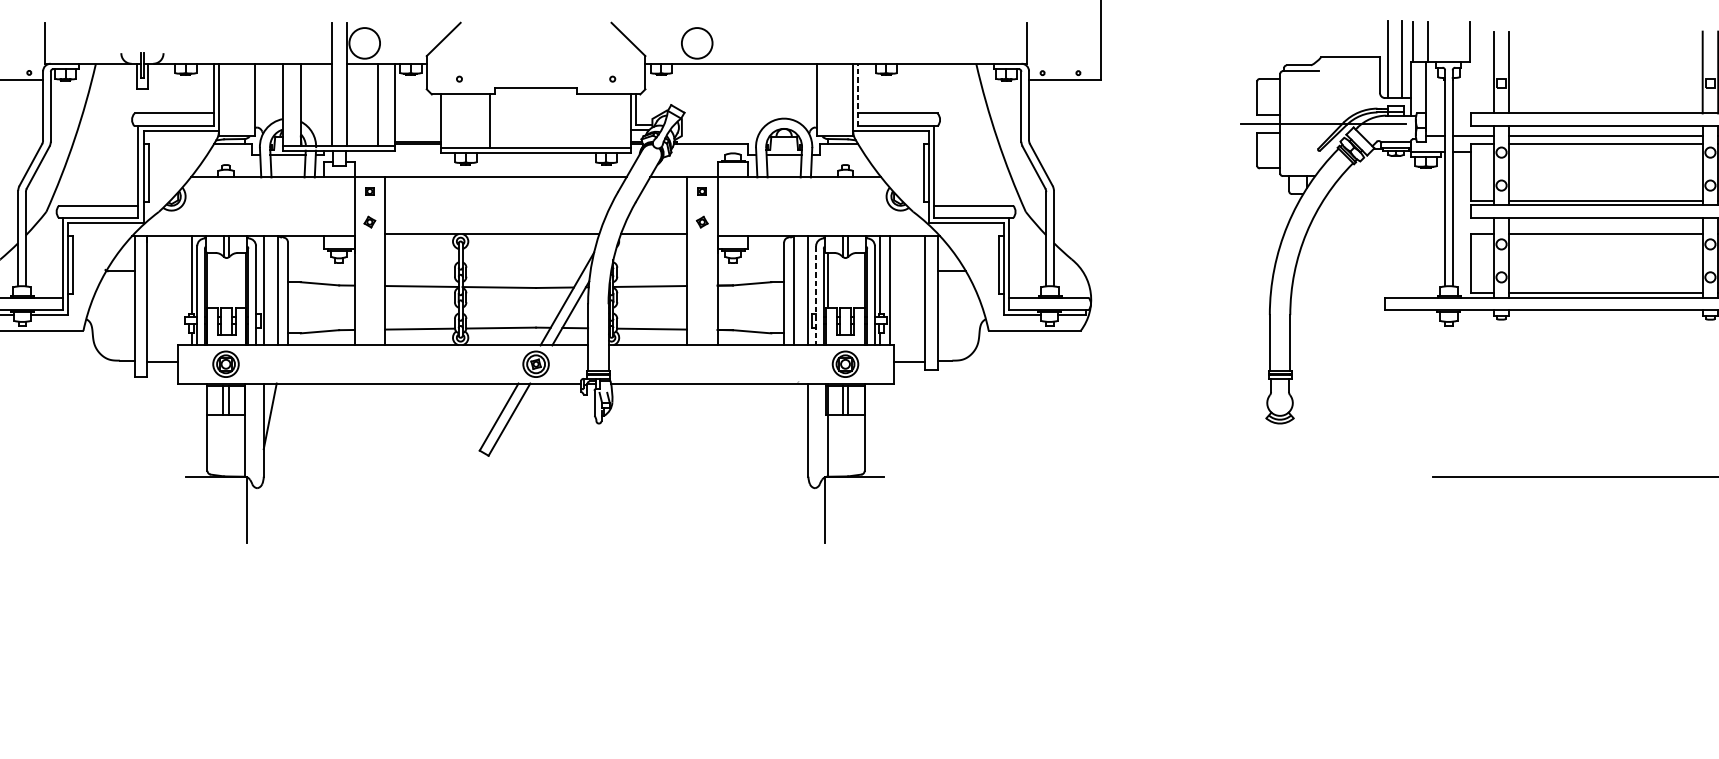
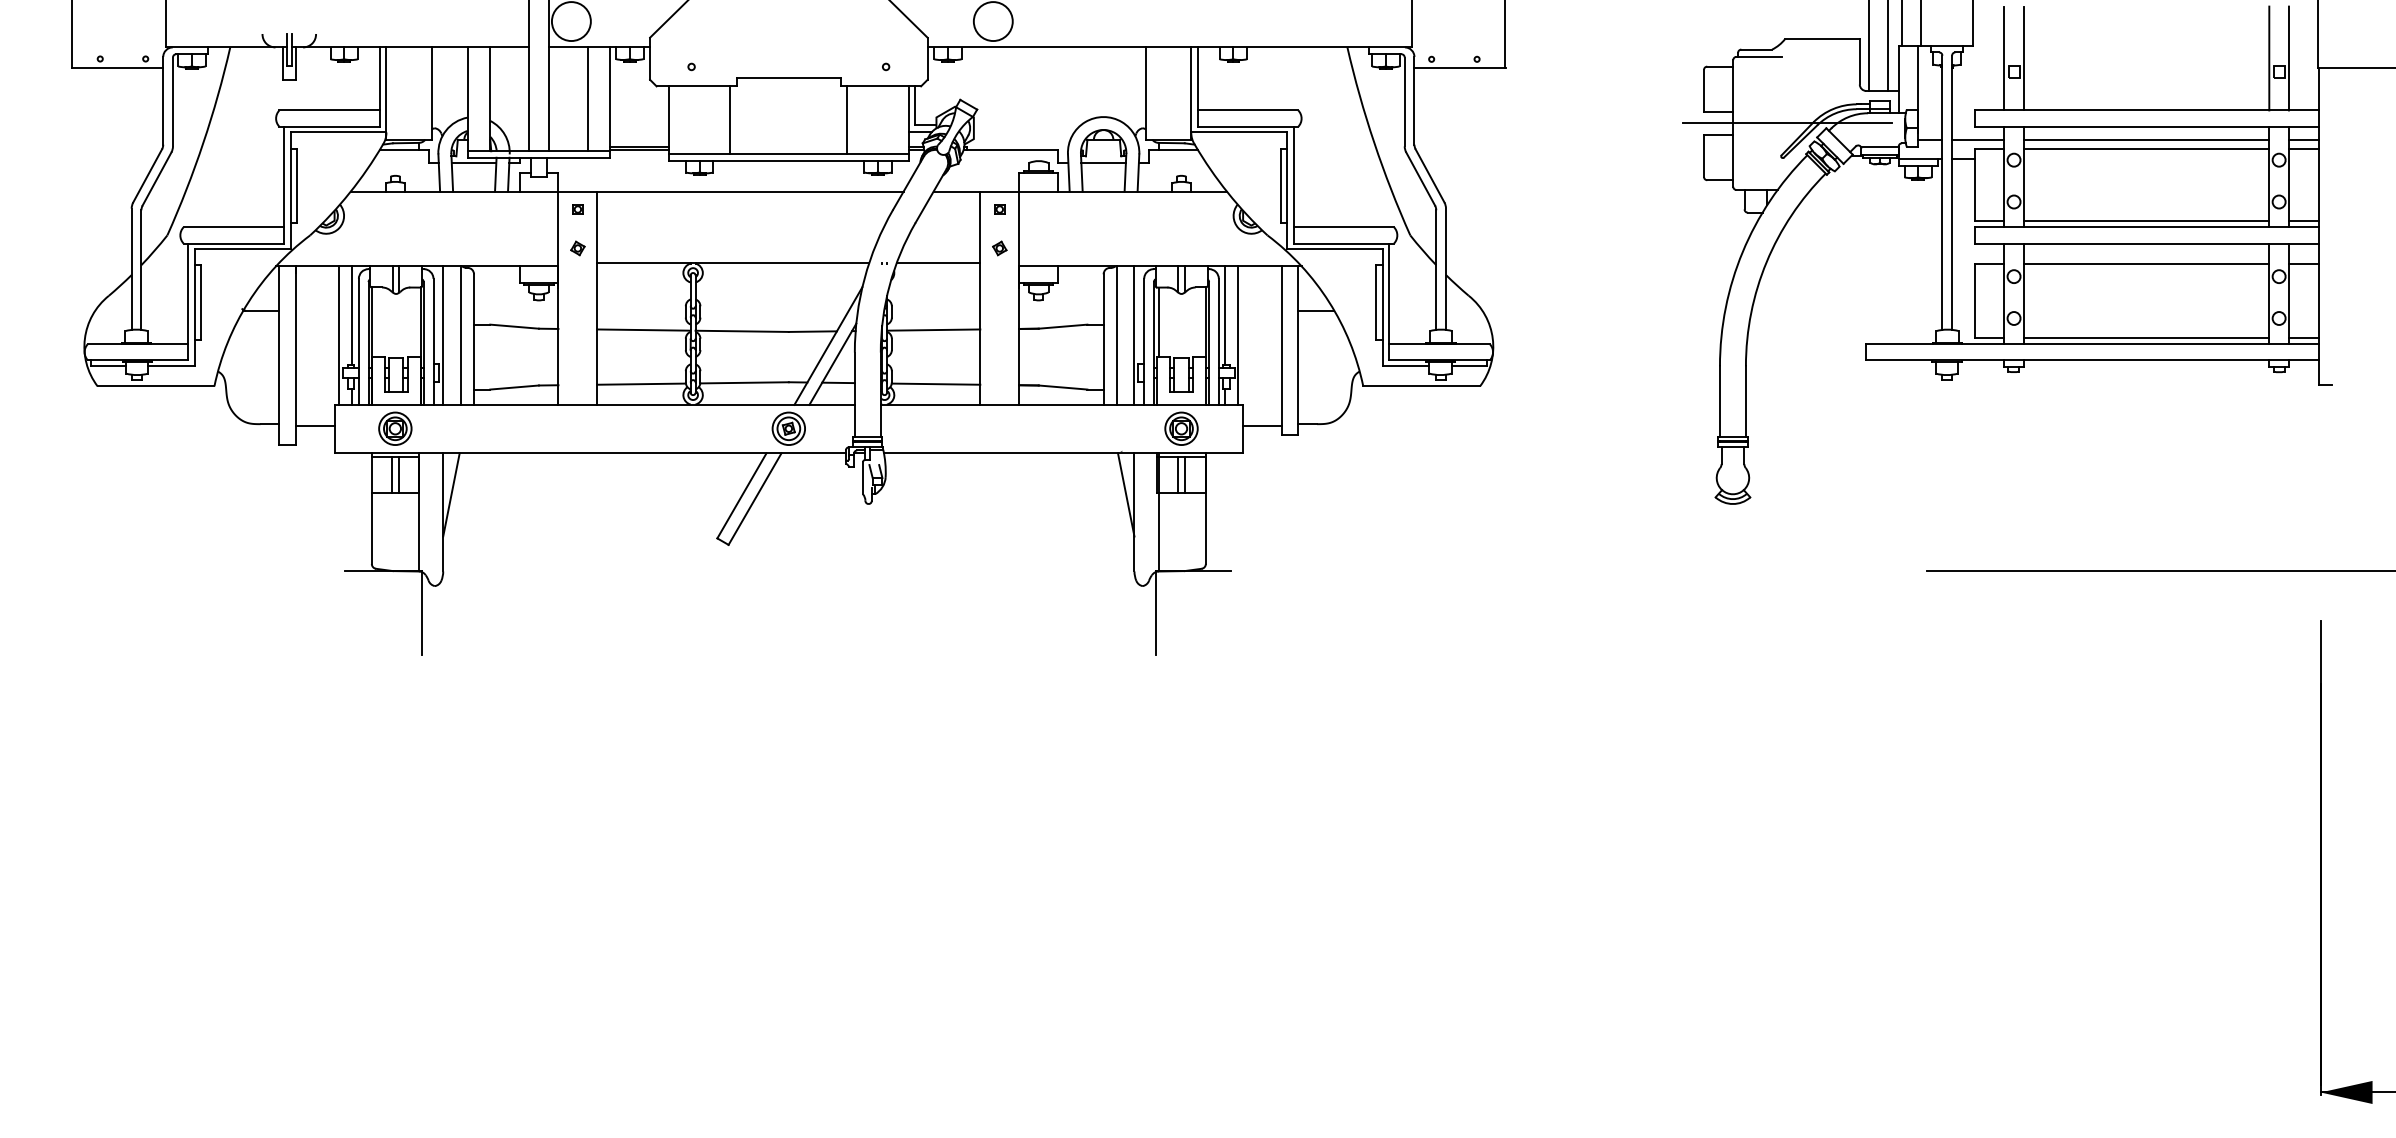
line: (858, 95) -> (1197, 87), dashed -> solid
line: (582, 121) -> (847, 120), added
line: (182, 290) -> (339, 335), added
line: (816, 296) -> (1144, 342), dashed -> solid
line: (801, 416) -> (1125, 494), added

